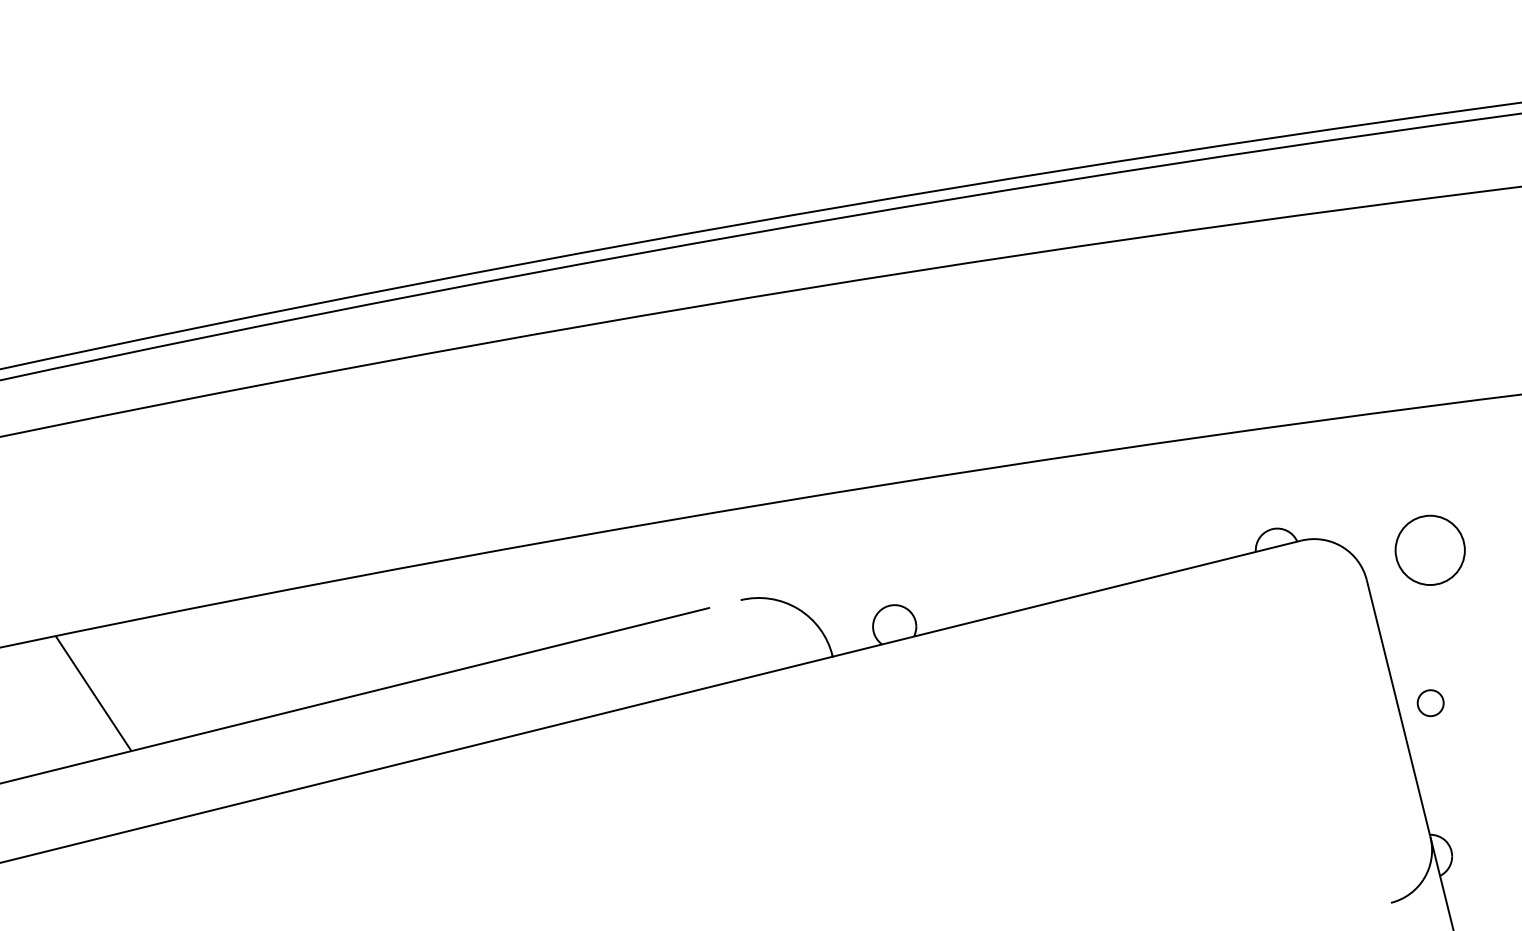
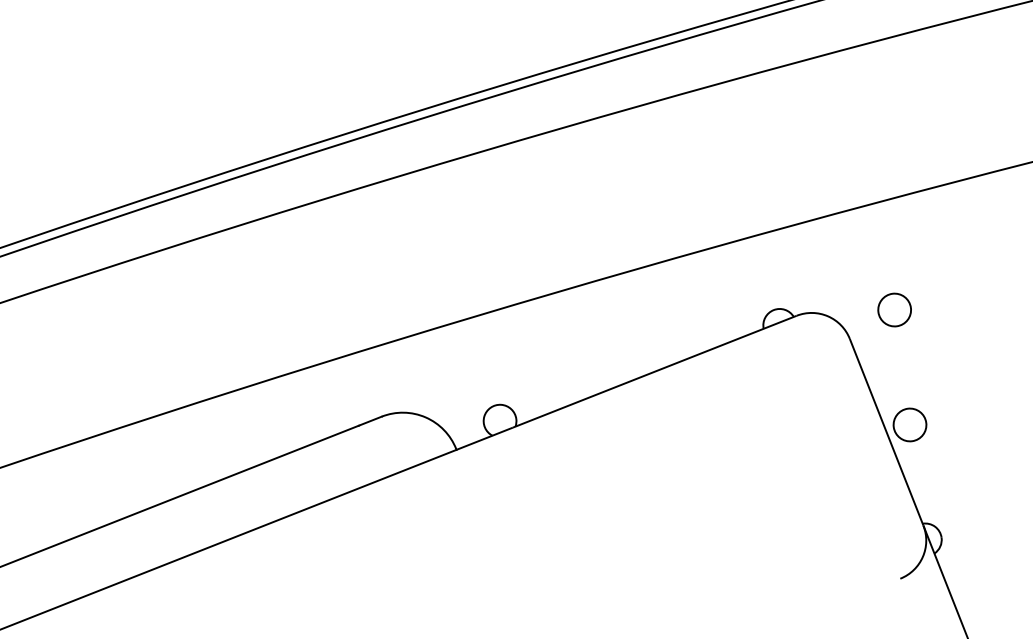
circle: (1430, 549) -> (894, 309), size x0.62
line: (724, 604) -> (370, 421), added
circle: (1430, 702) -> (909, 424), size x1.67

